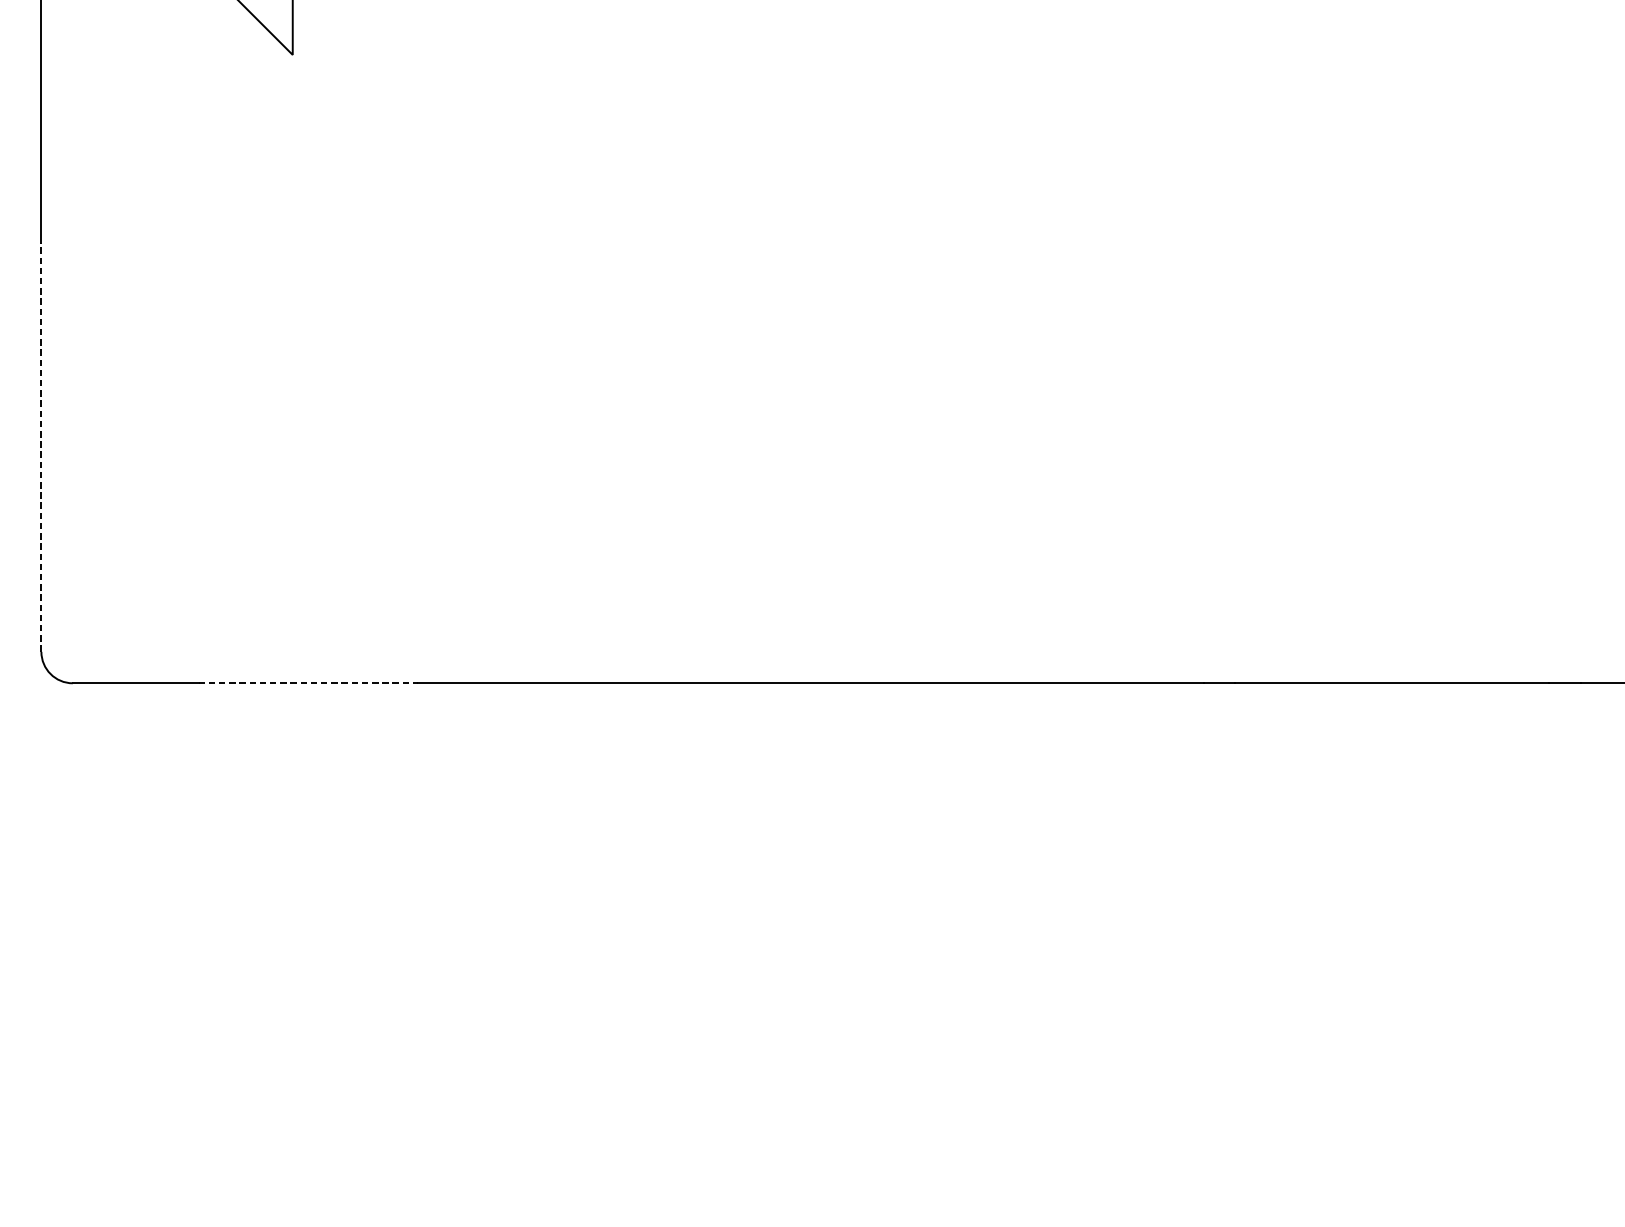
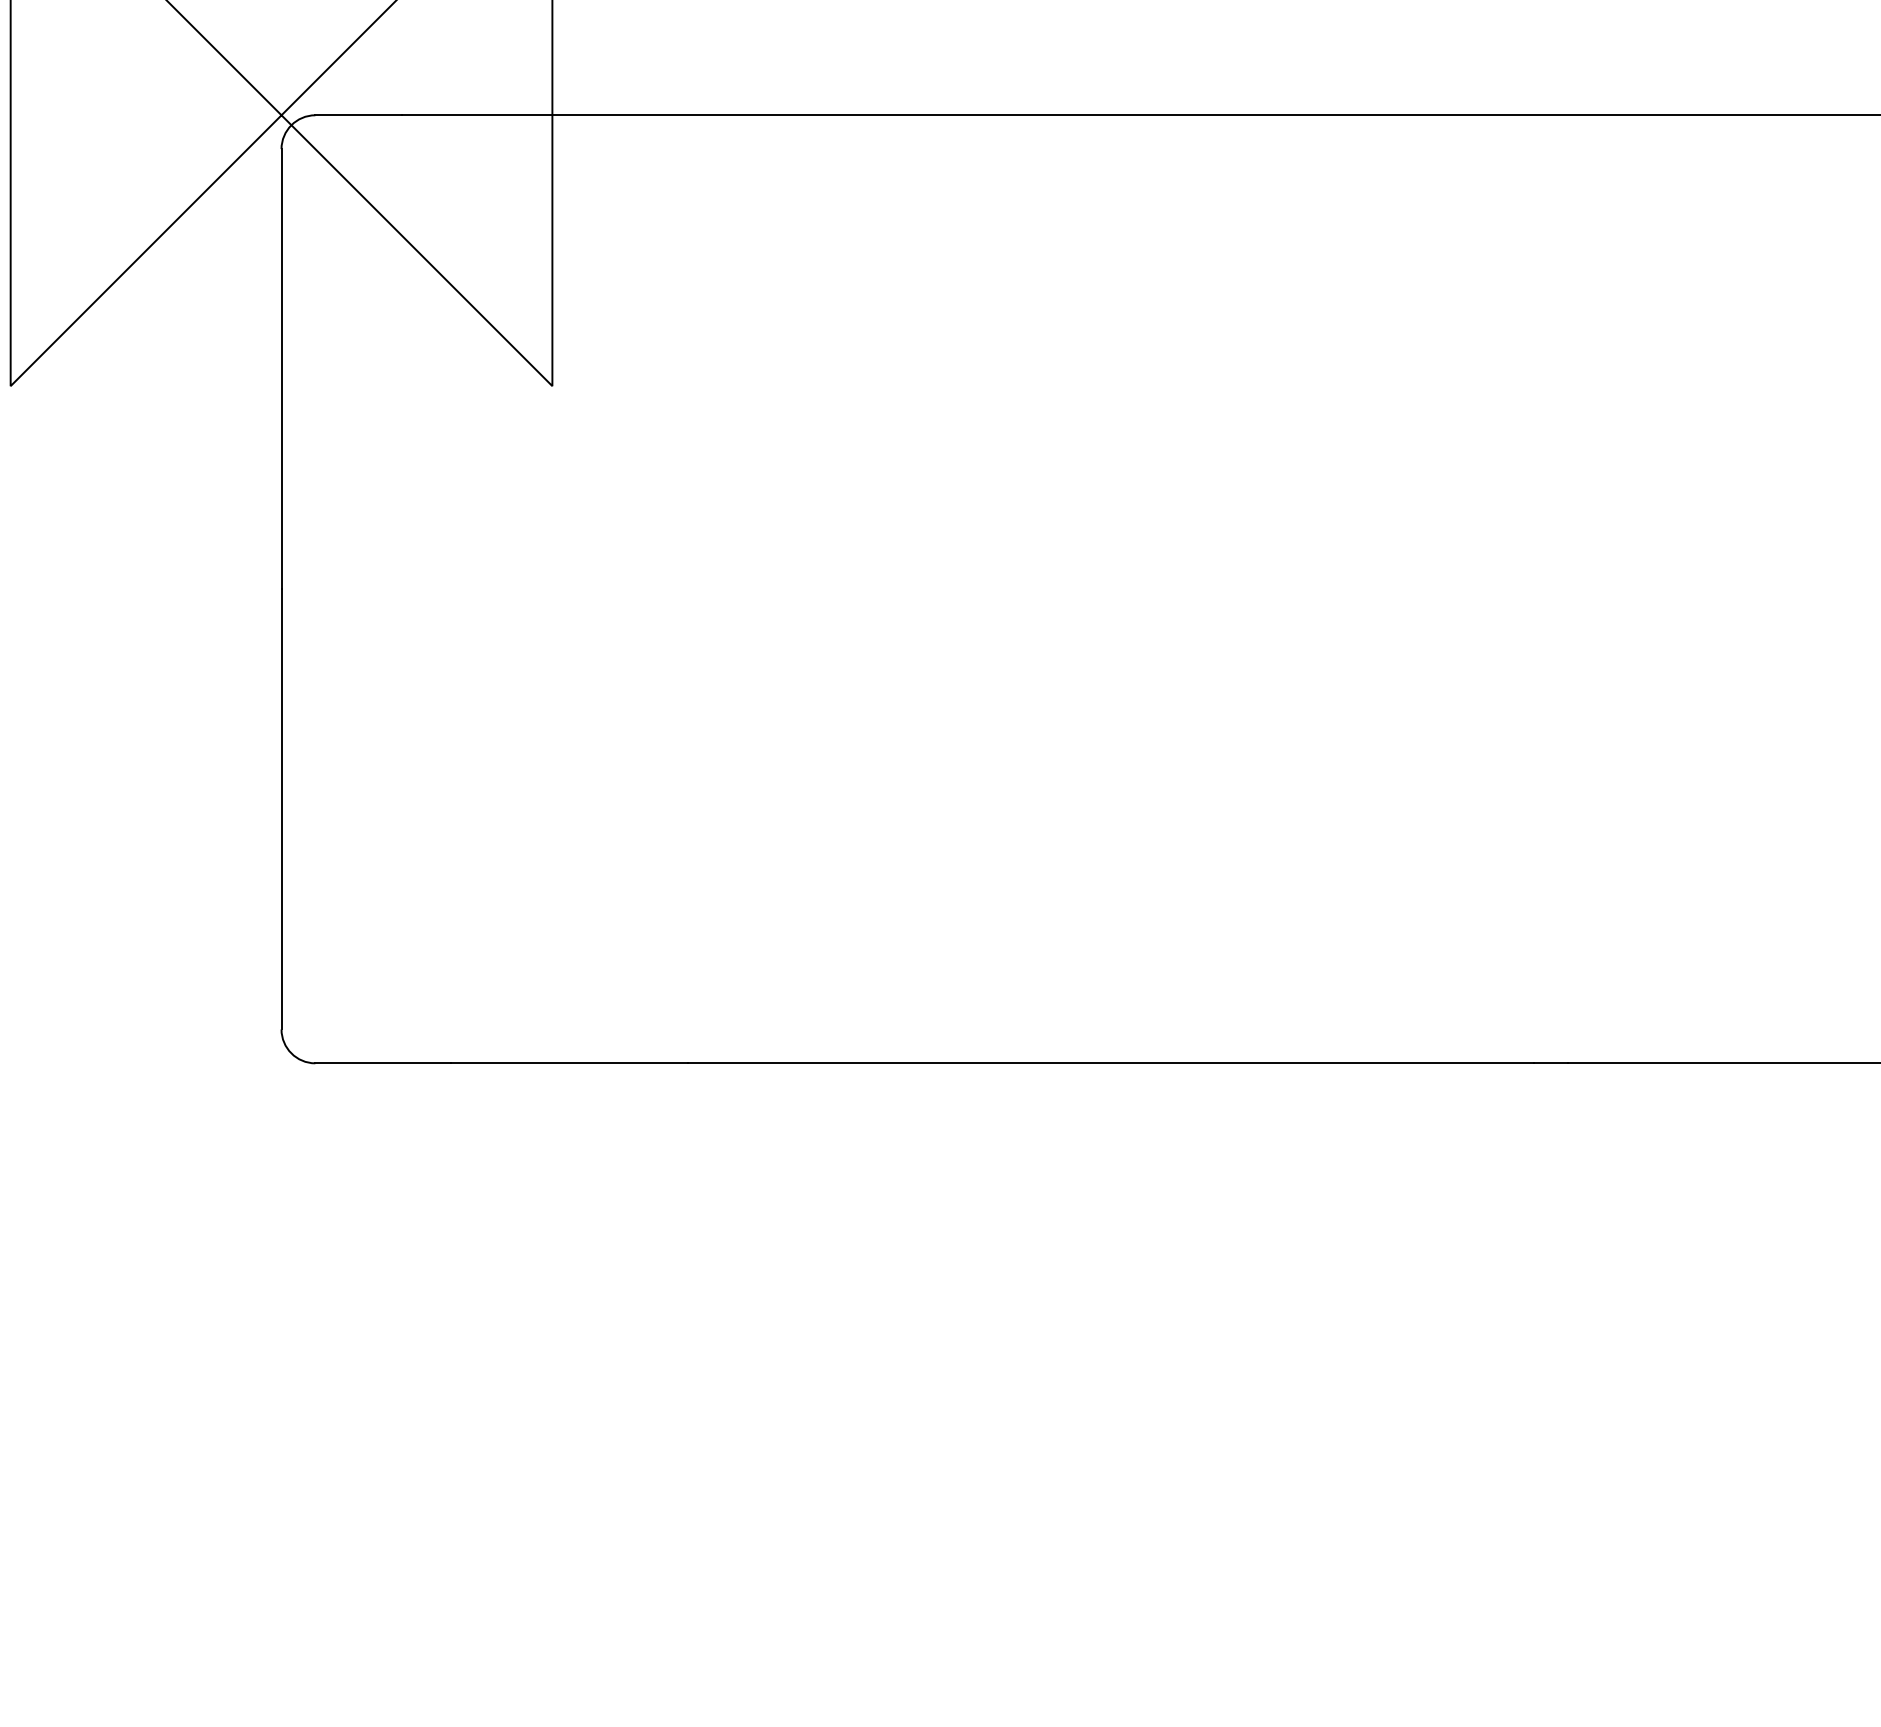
line: (41, 446) -> (281, 808), dashed -> solid
line: (308, 683) -> (569, 1063), dashed -> solid

